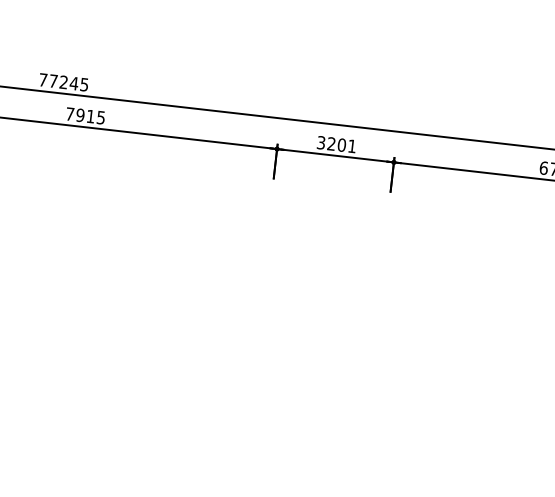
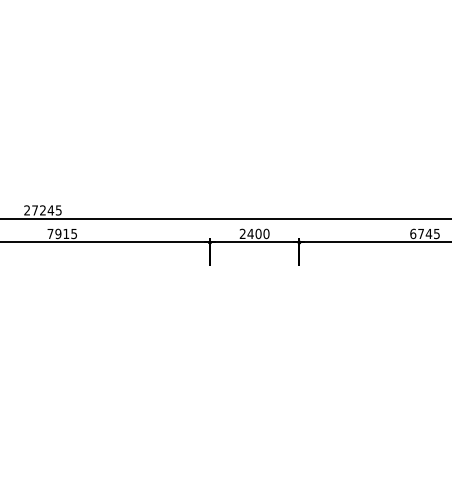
text: (42, 80) -> (26, 210), 77245 -> 27245
text: (336, 143) -> (254, 233), 3201 -> 2400

